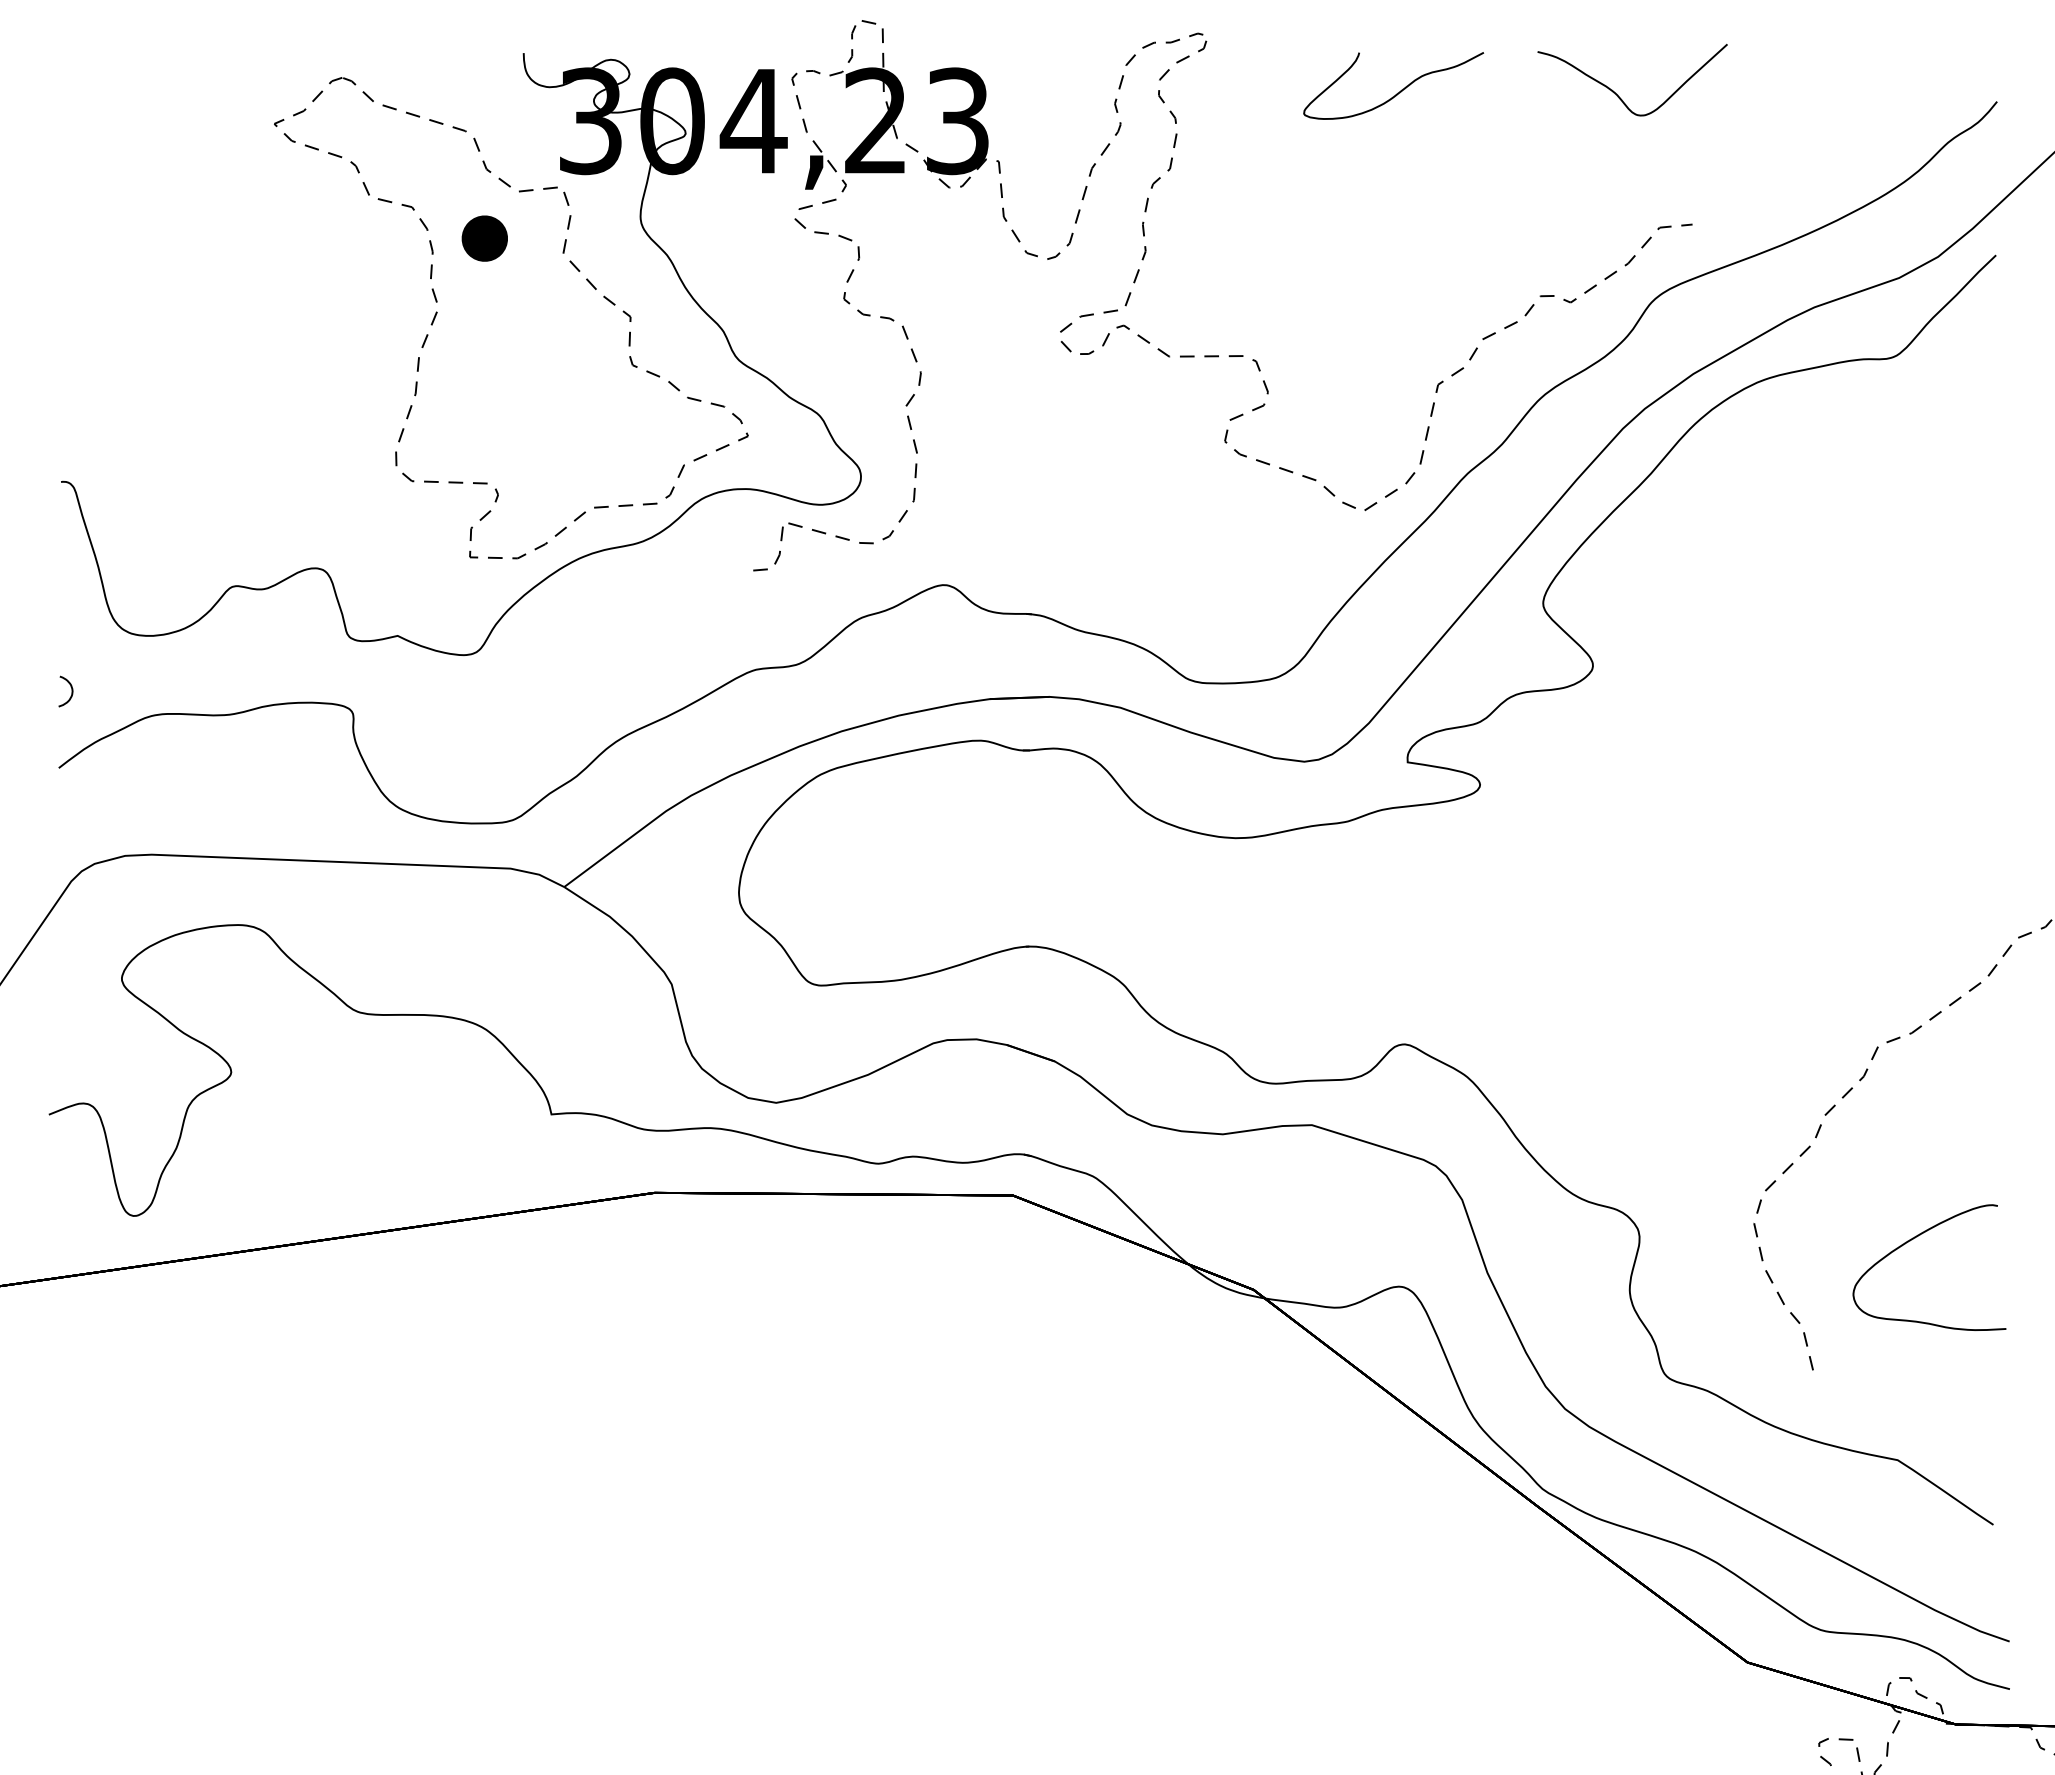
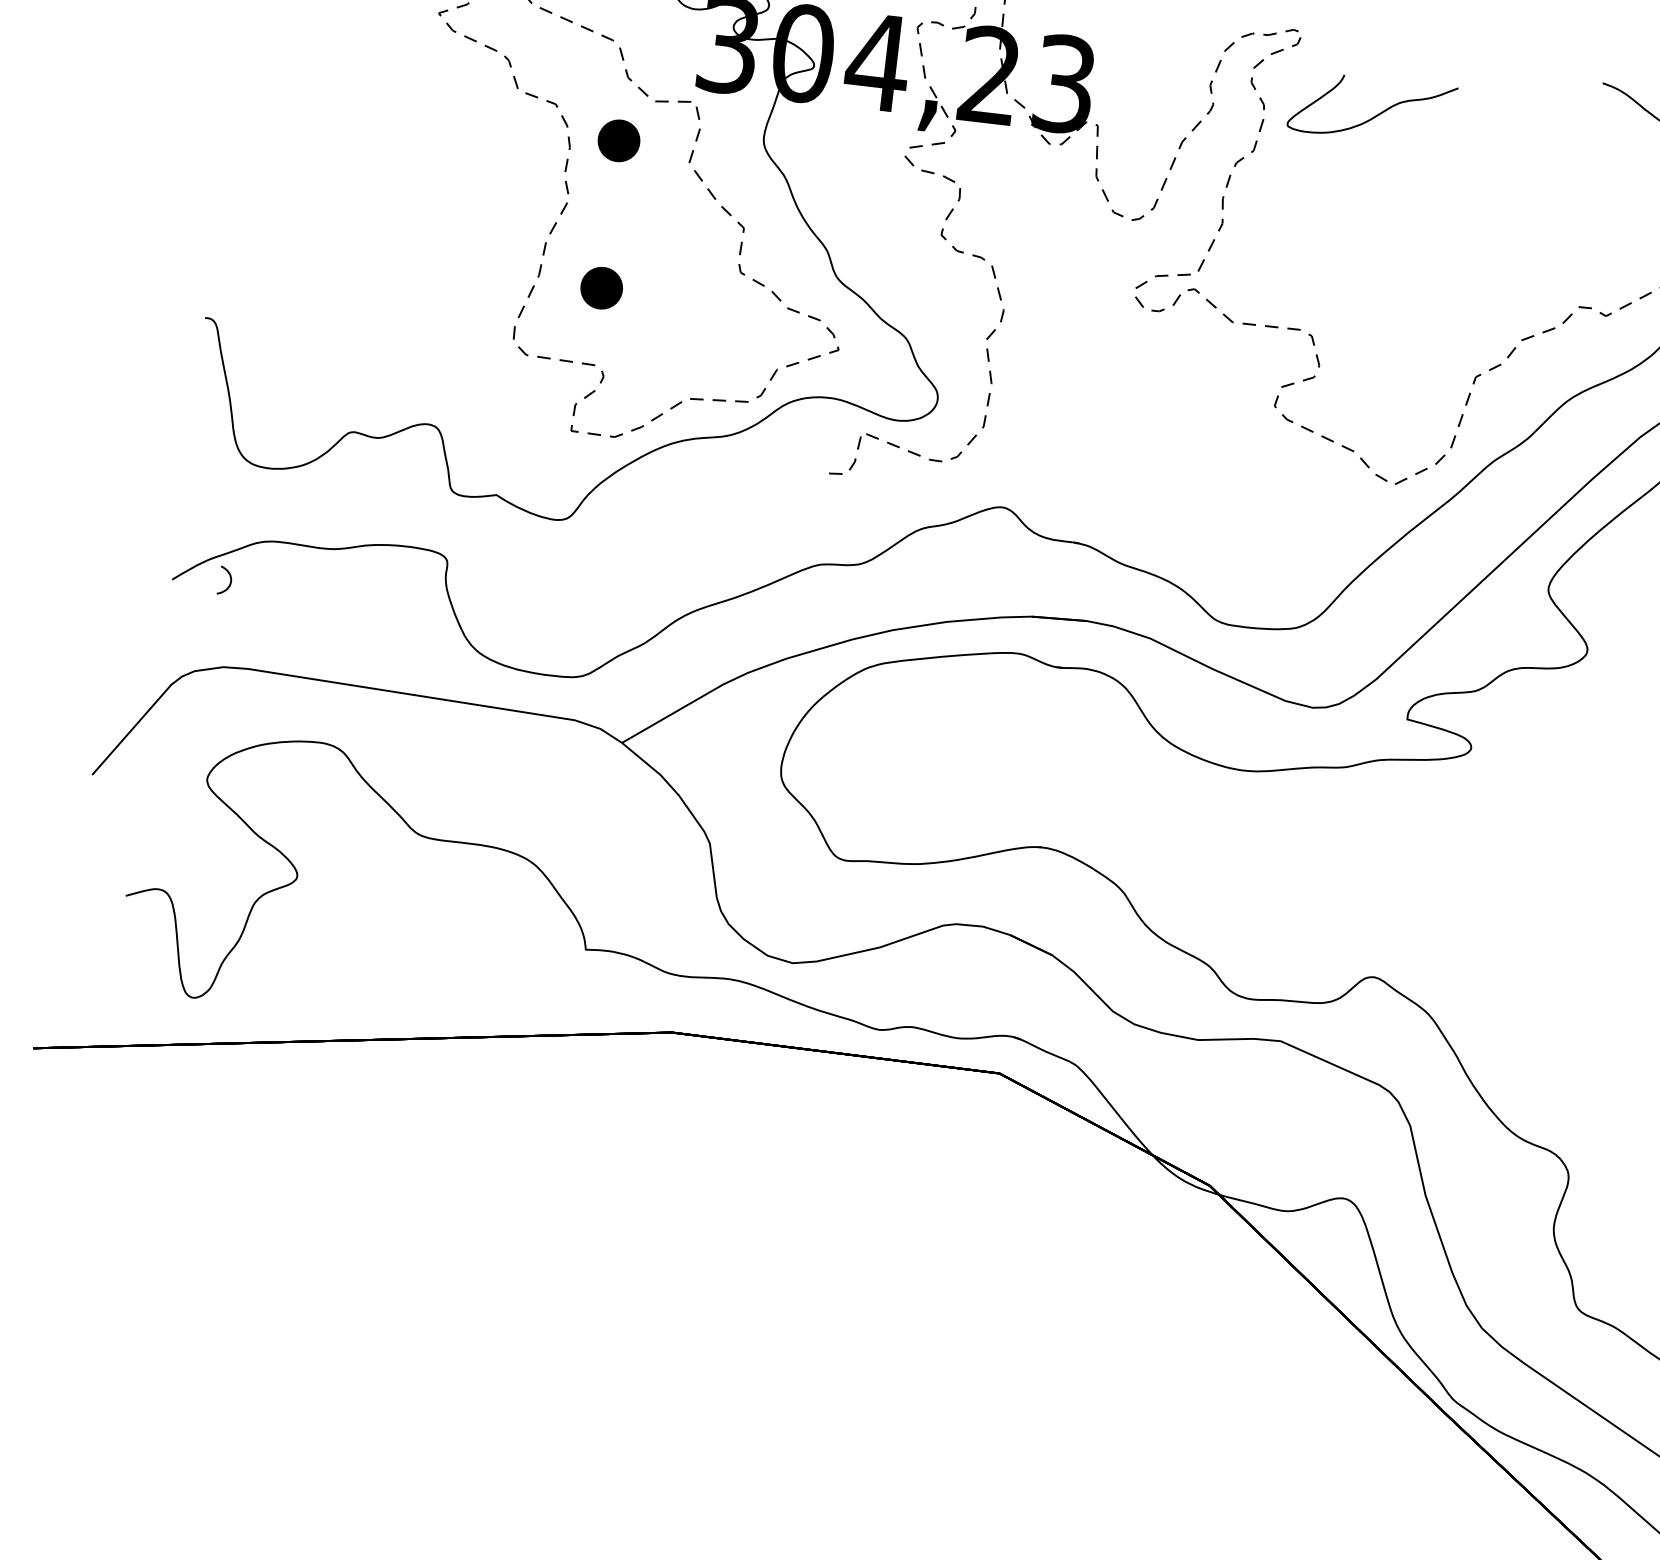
curve: (1397, 92) -> (1375, 115), moved
part: (484, 399) -> (601, 288), added
curve: (71, 691) -> (230, 581), moved

